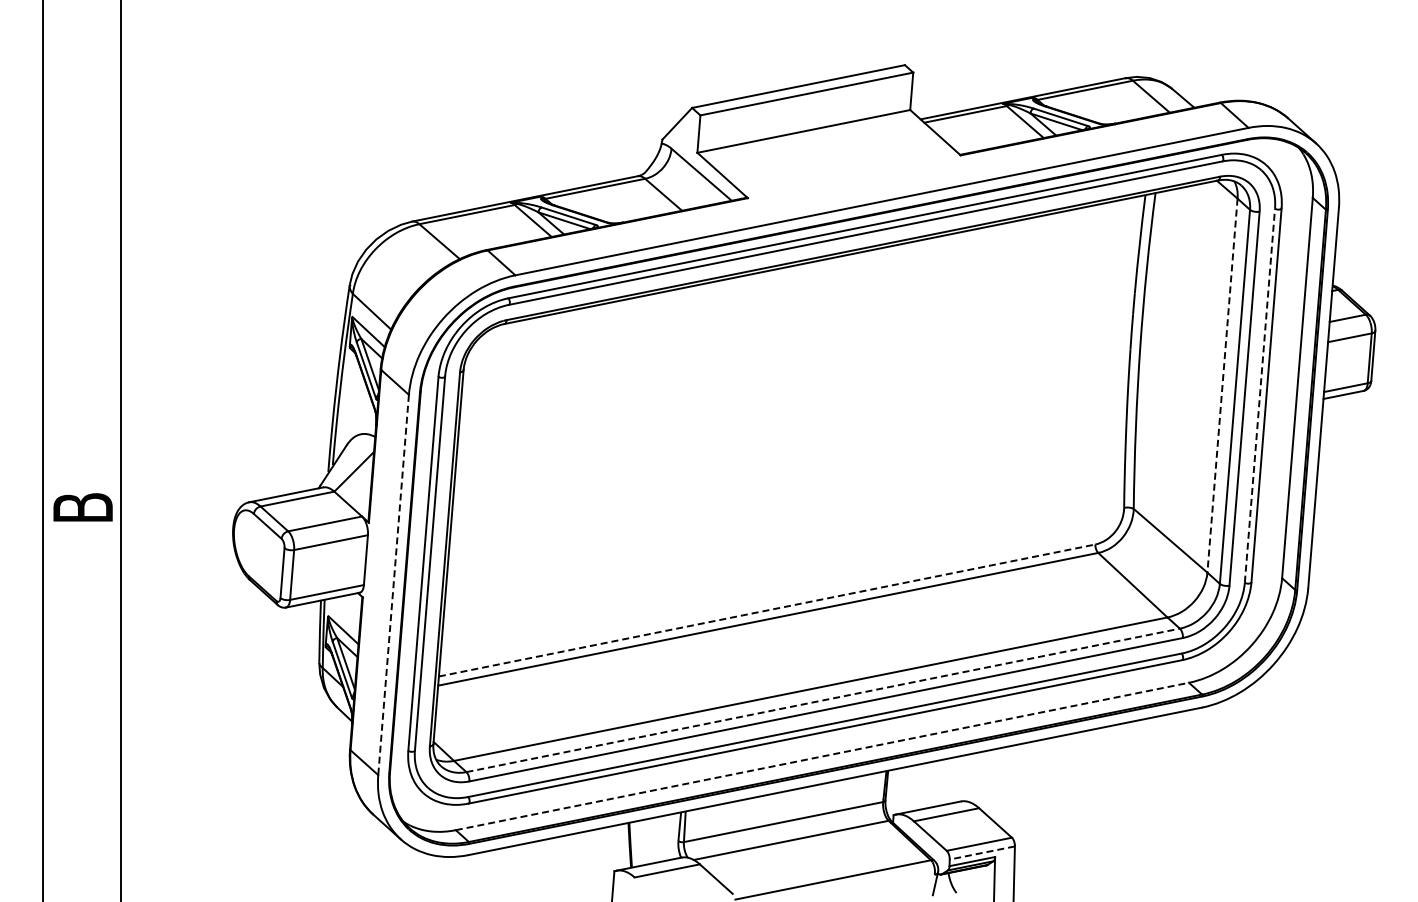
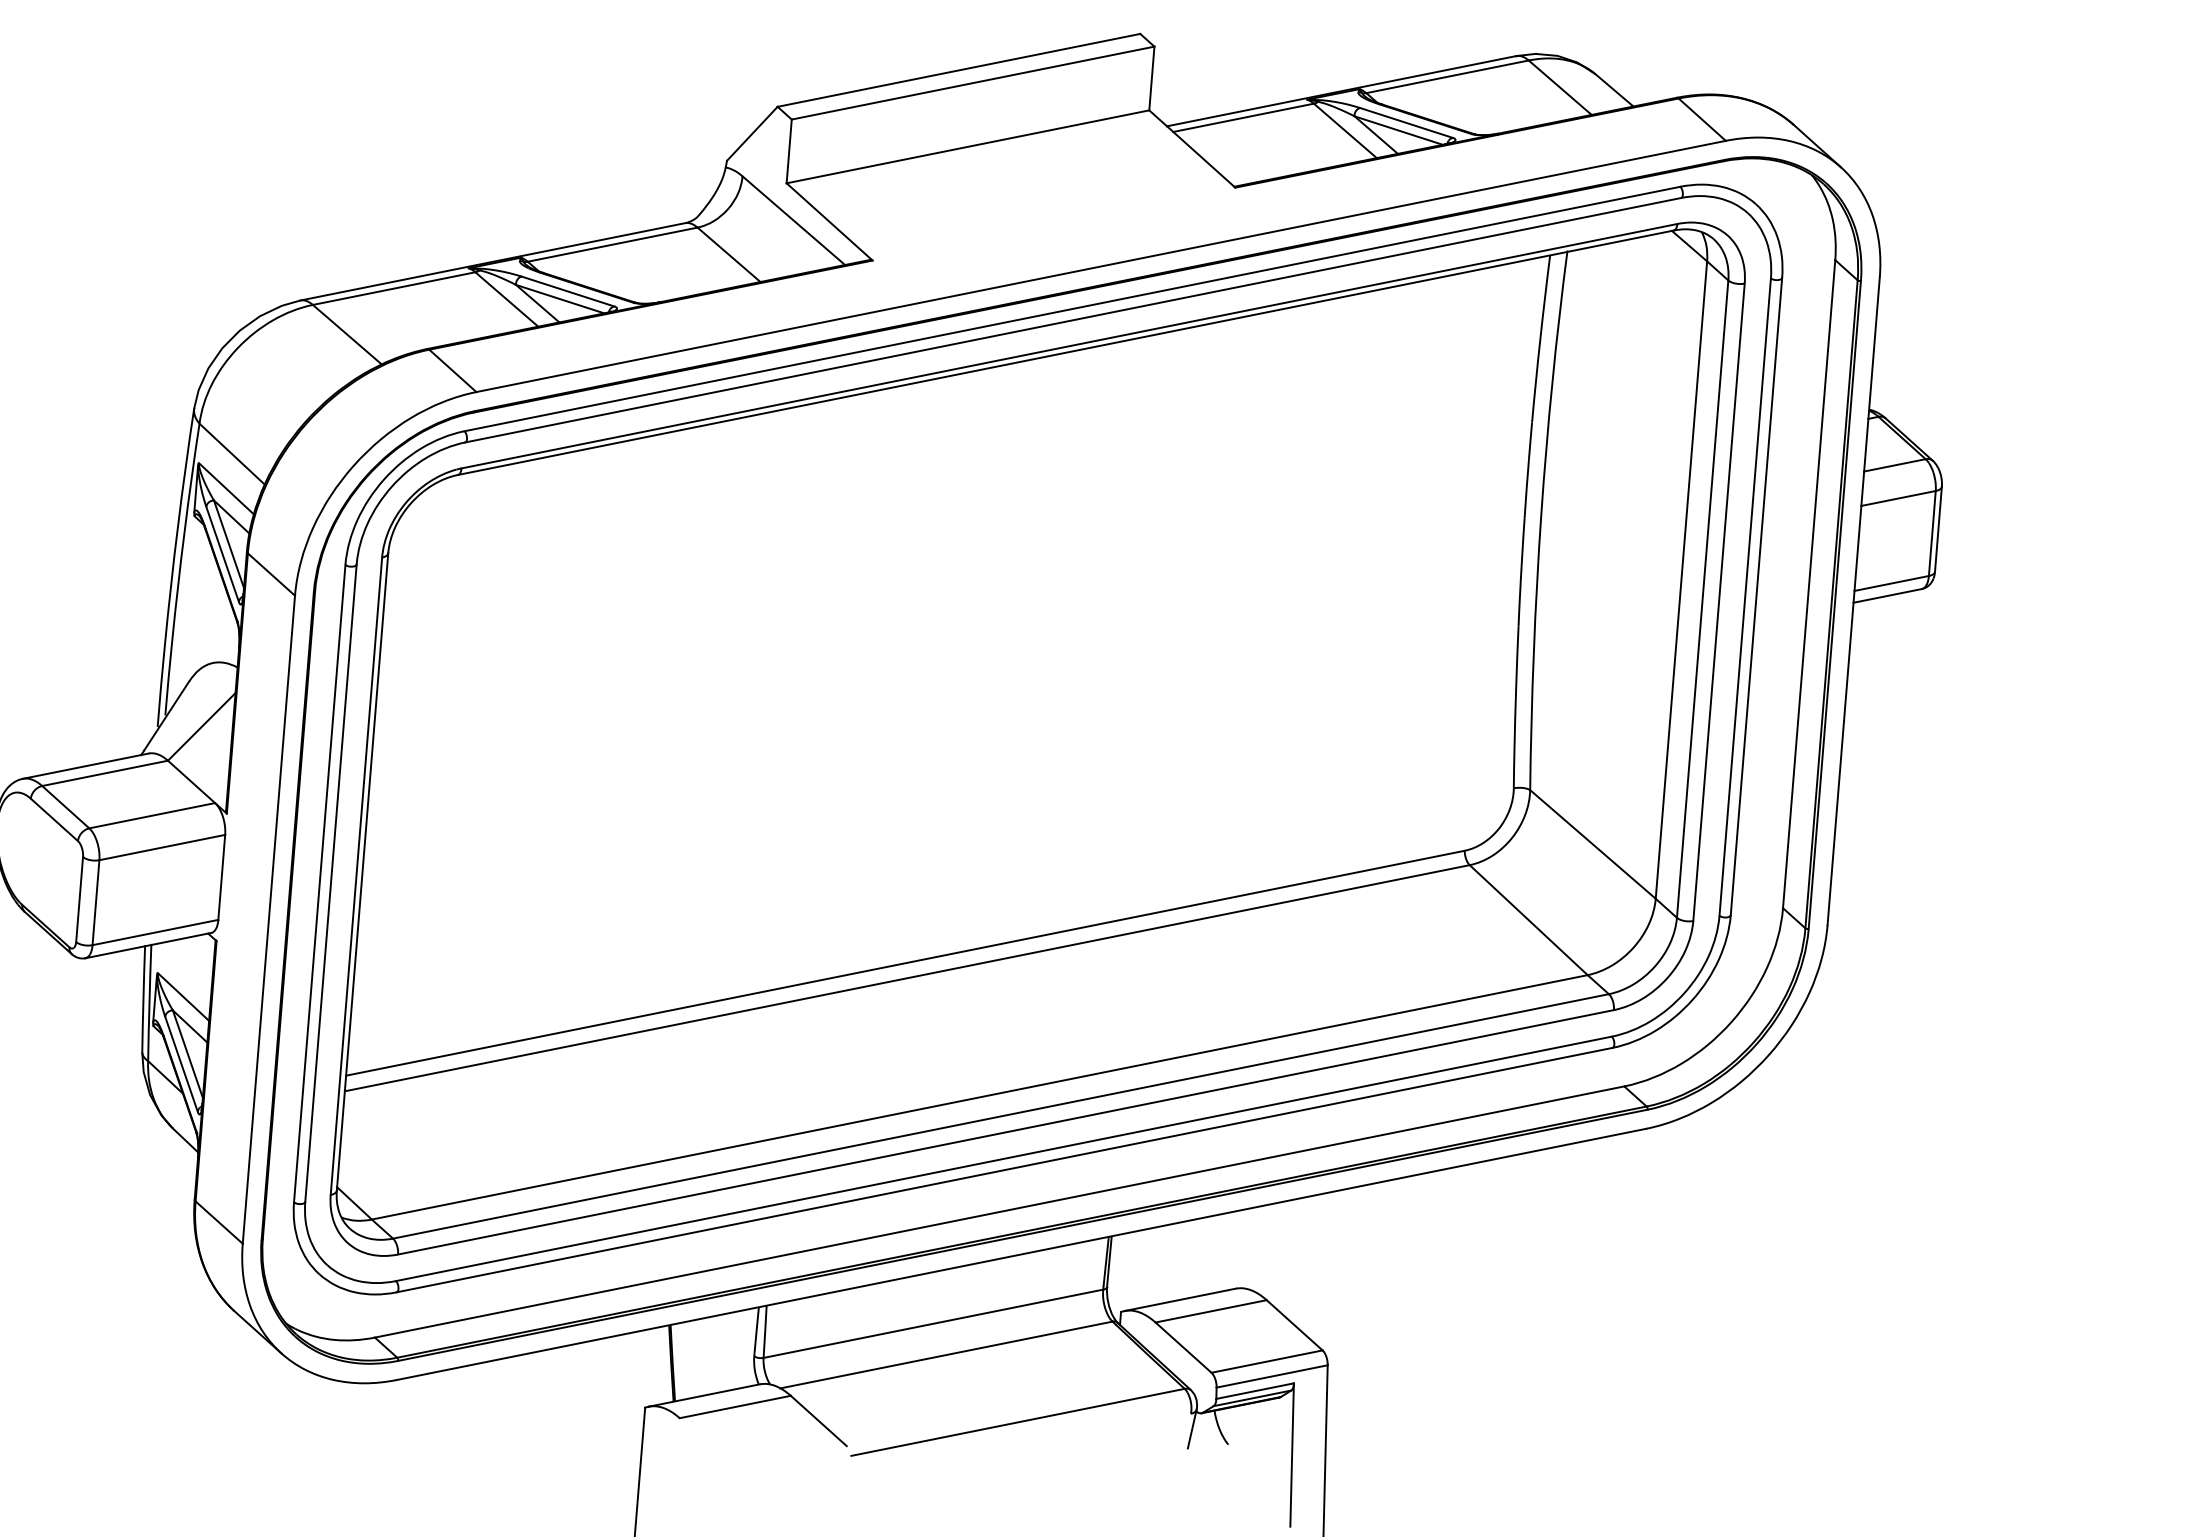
line: (1222, 385) -> (1681, 579), dashed -> solid
line: (1259, 395) -> (1744, 596), dashed -> solid
line: (393, 584) -> (268, 918), dashed -> solid
line: (767, 610) -> (906, 963), dashed -> solid
line: (823, 700) -> (1001, 1116), dashed -> solid
line: (822, 756) -> (999, 1212), dashed -> solid
line: (981, 853) -> (1270, 1377), dashed -> solid

